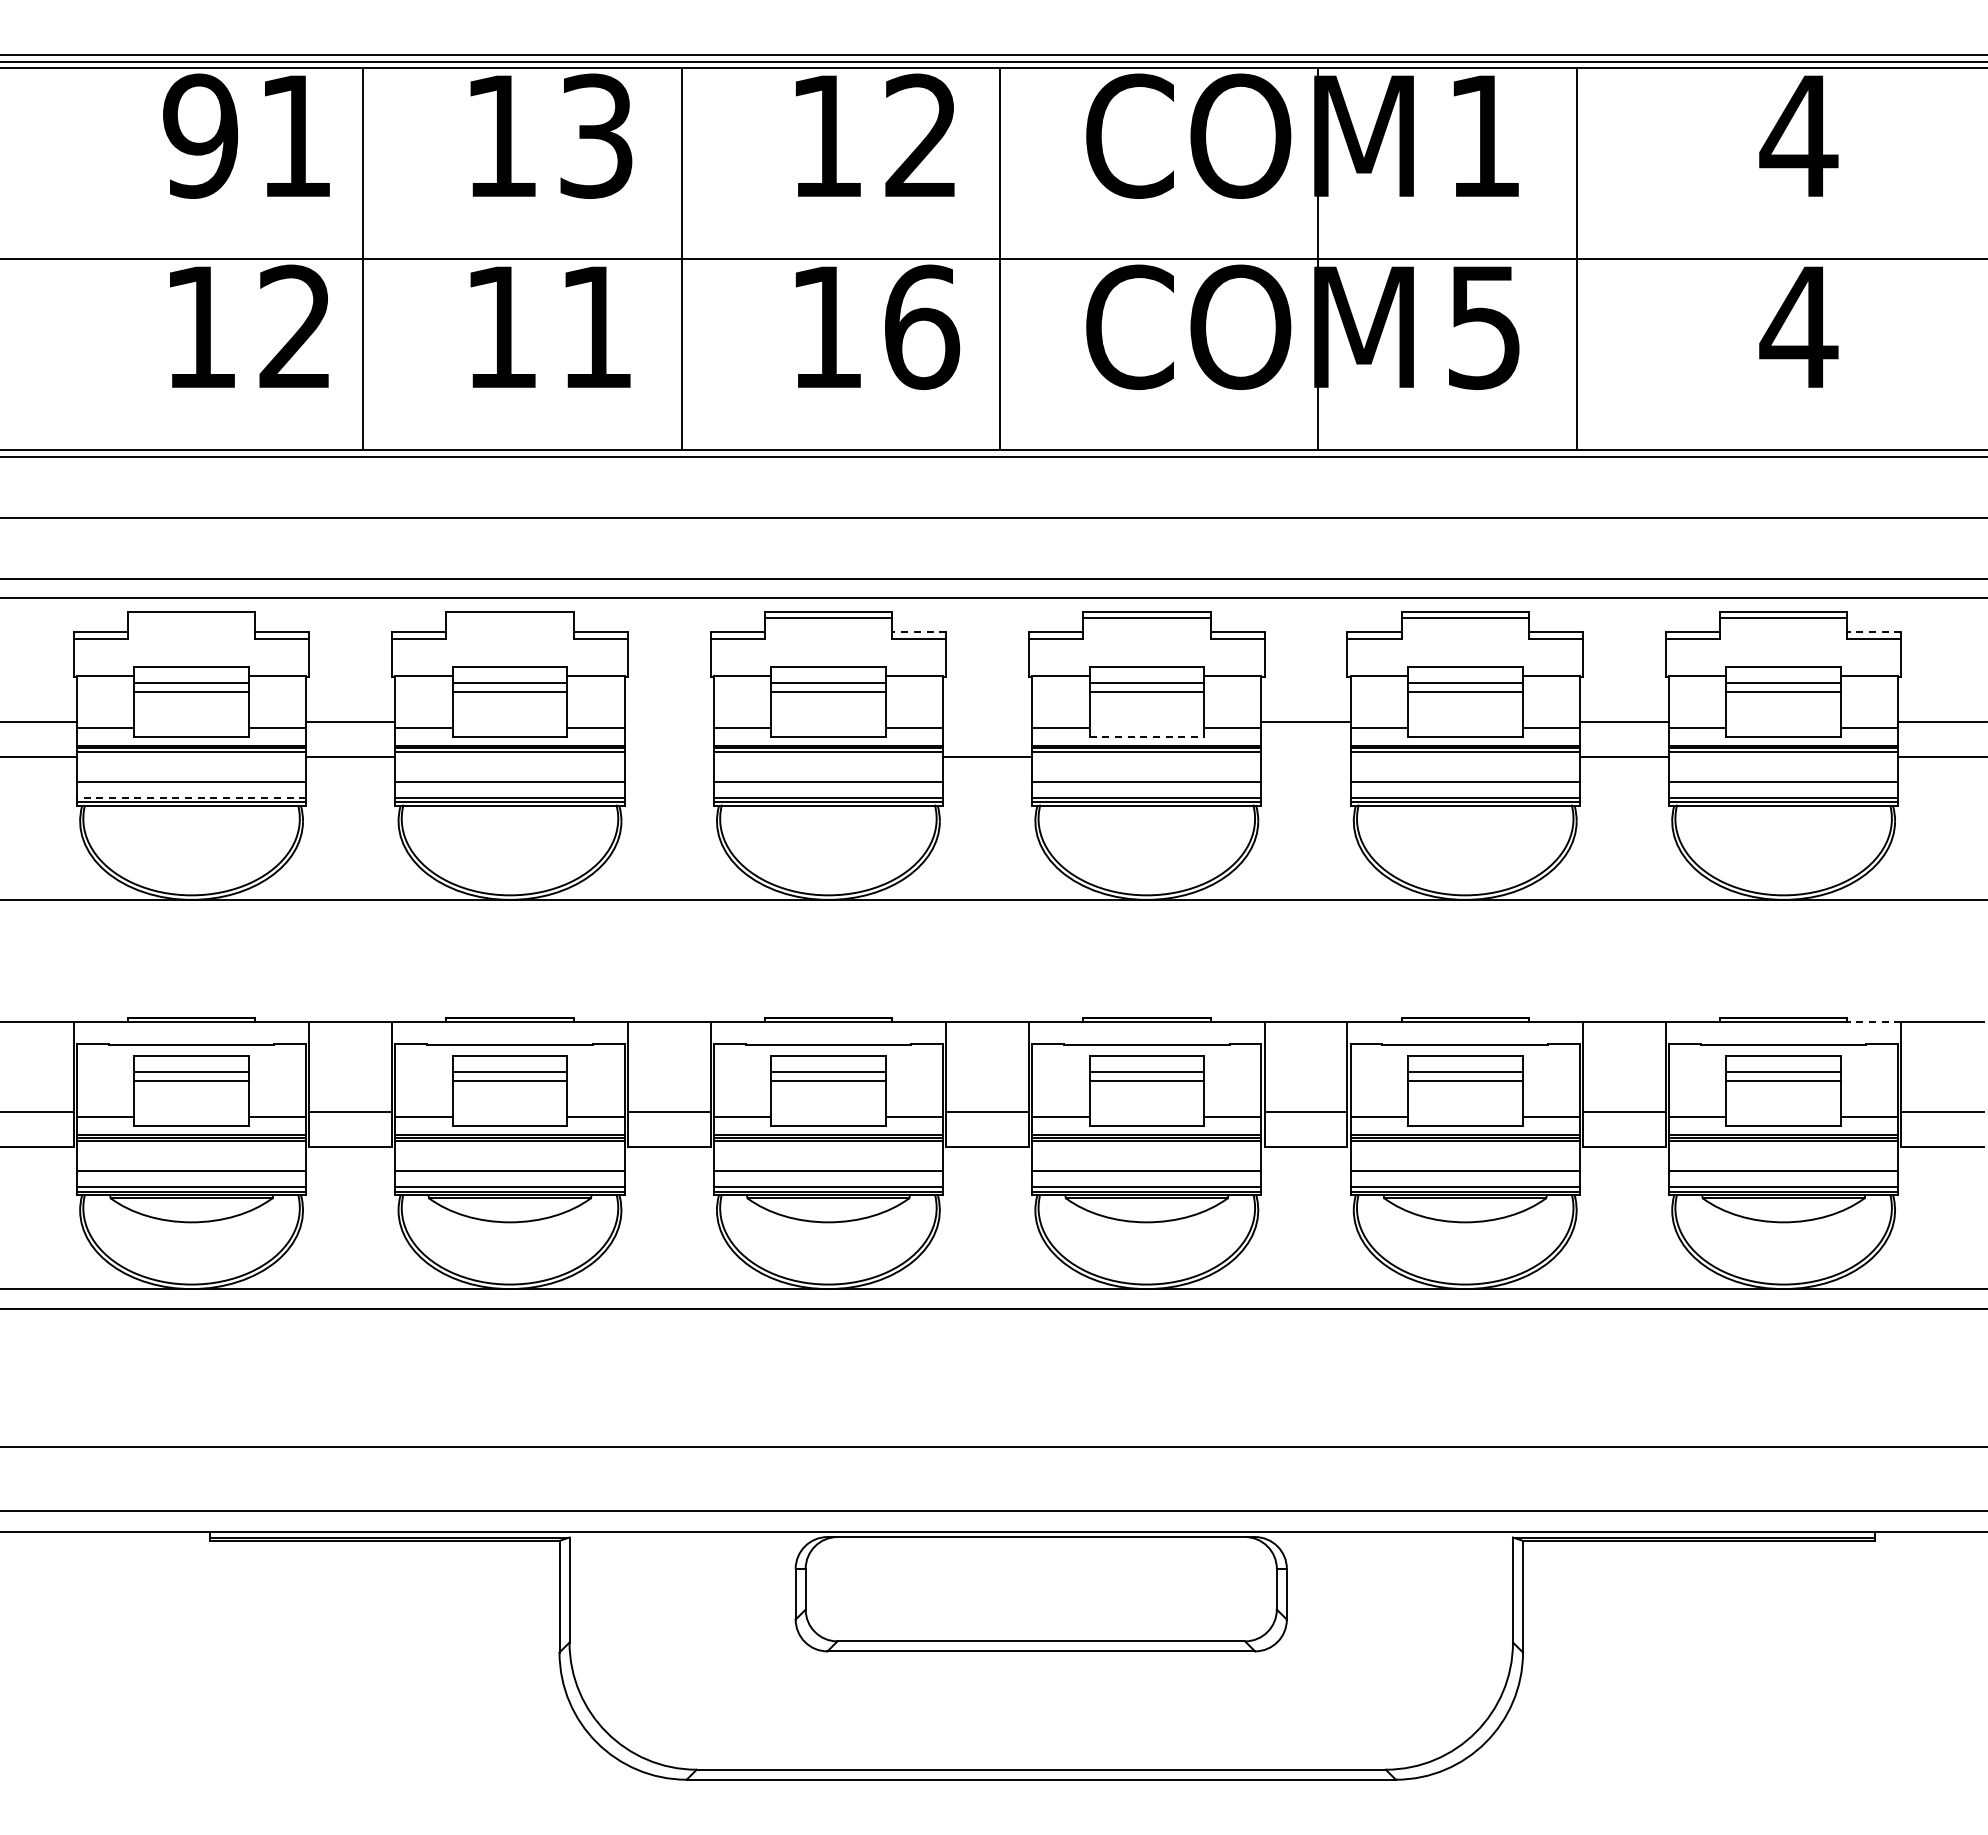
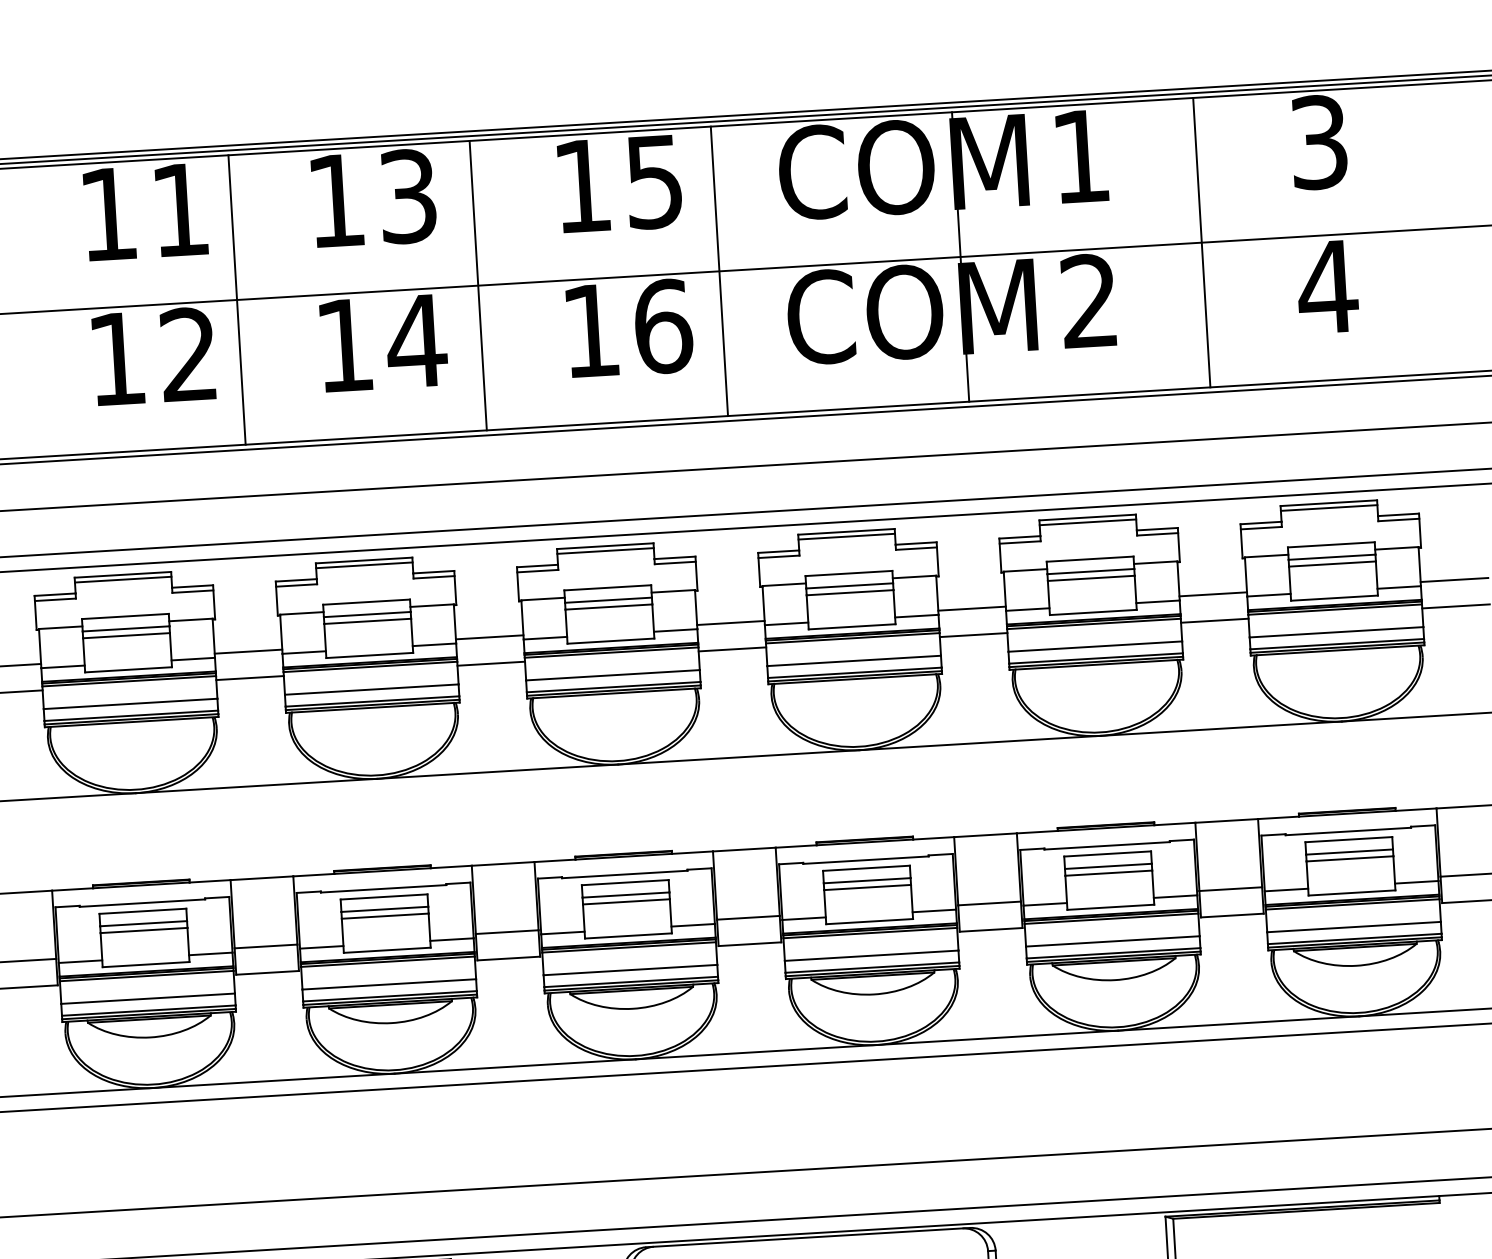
text: (200, 135) -> (108, 213), 91 -> 11
text: (920, 135) -> (653, 181), 12 -> 15
text: (1798, 135) -> (1318, 141), 4 -> 3
line: (1576, 258) -> (1201, 242), moved
text: (595, 326) -> (416, 340), 11 -> 14
text: (1483, 327) -> (1088, 301), 5 -> 2
line: (191, 617) -> (123, 579), added
line: (509, 617) -> (364, 564), added
line: (918, 632) -> (674, 557), dashed -> solid
line: (1873, 632) -> (1397, 514), dashed -> solid
line: (668, 722) -> (489, 637), added
line: (987, 722) -> (730, 623), added
line: (1147, 737) -> (852, 627), dashed -> solid
line: (668, 757) -> (490, 663), added
line: (1305, 757) -> (973, 635), added
line: (191, 797) -> (131, 715), dashed -> solid
line: (1873, 1021) -> (1415, 809), dashed -> solid

